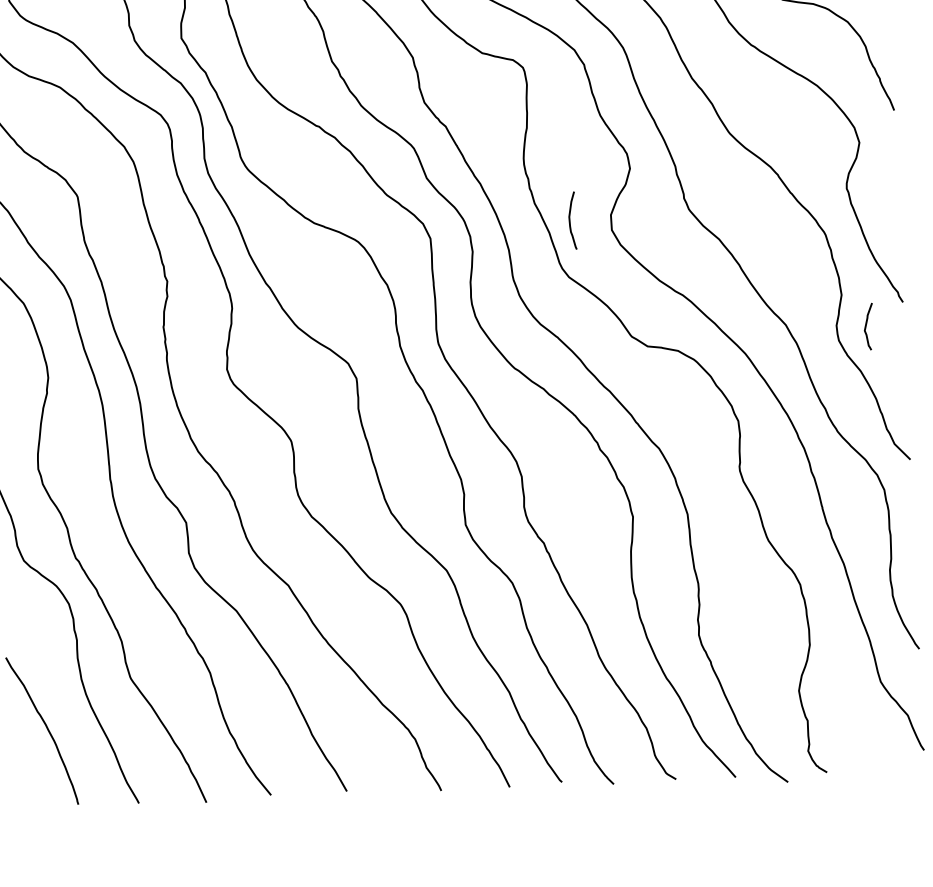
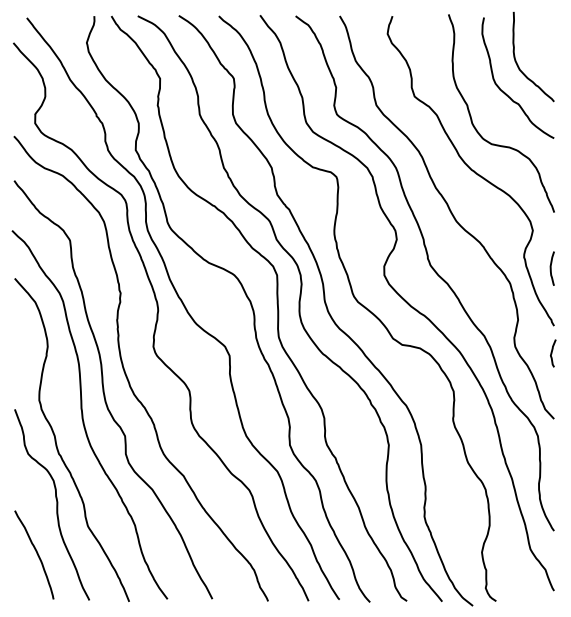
curve: (570, 220) -> (551, 268), moved
curve: (867, 326) -> (552, 353), moved

